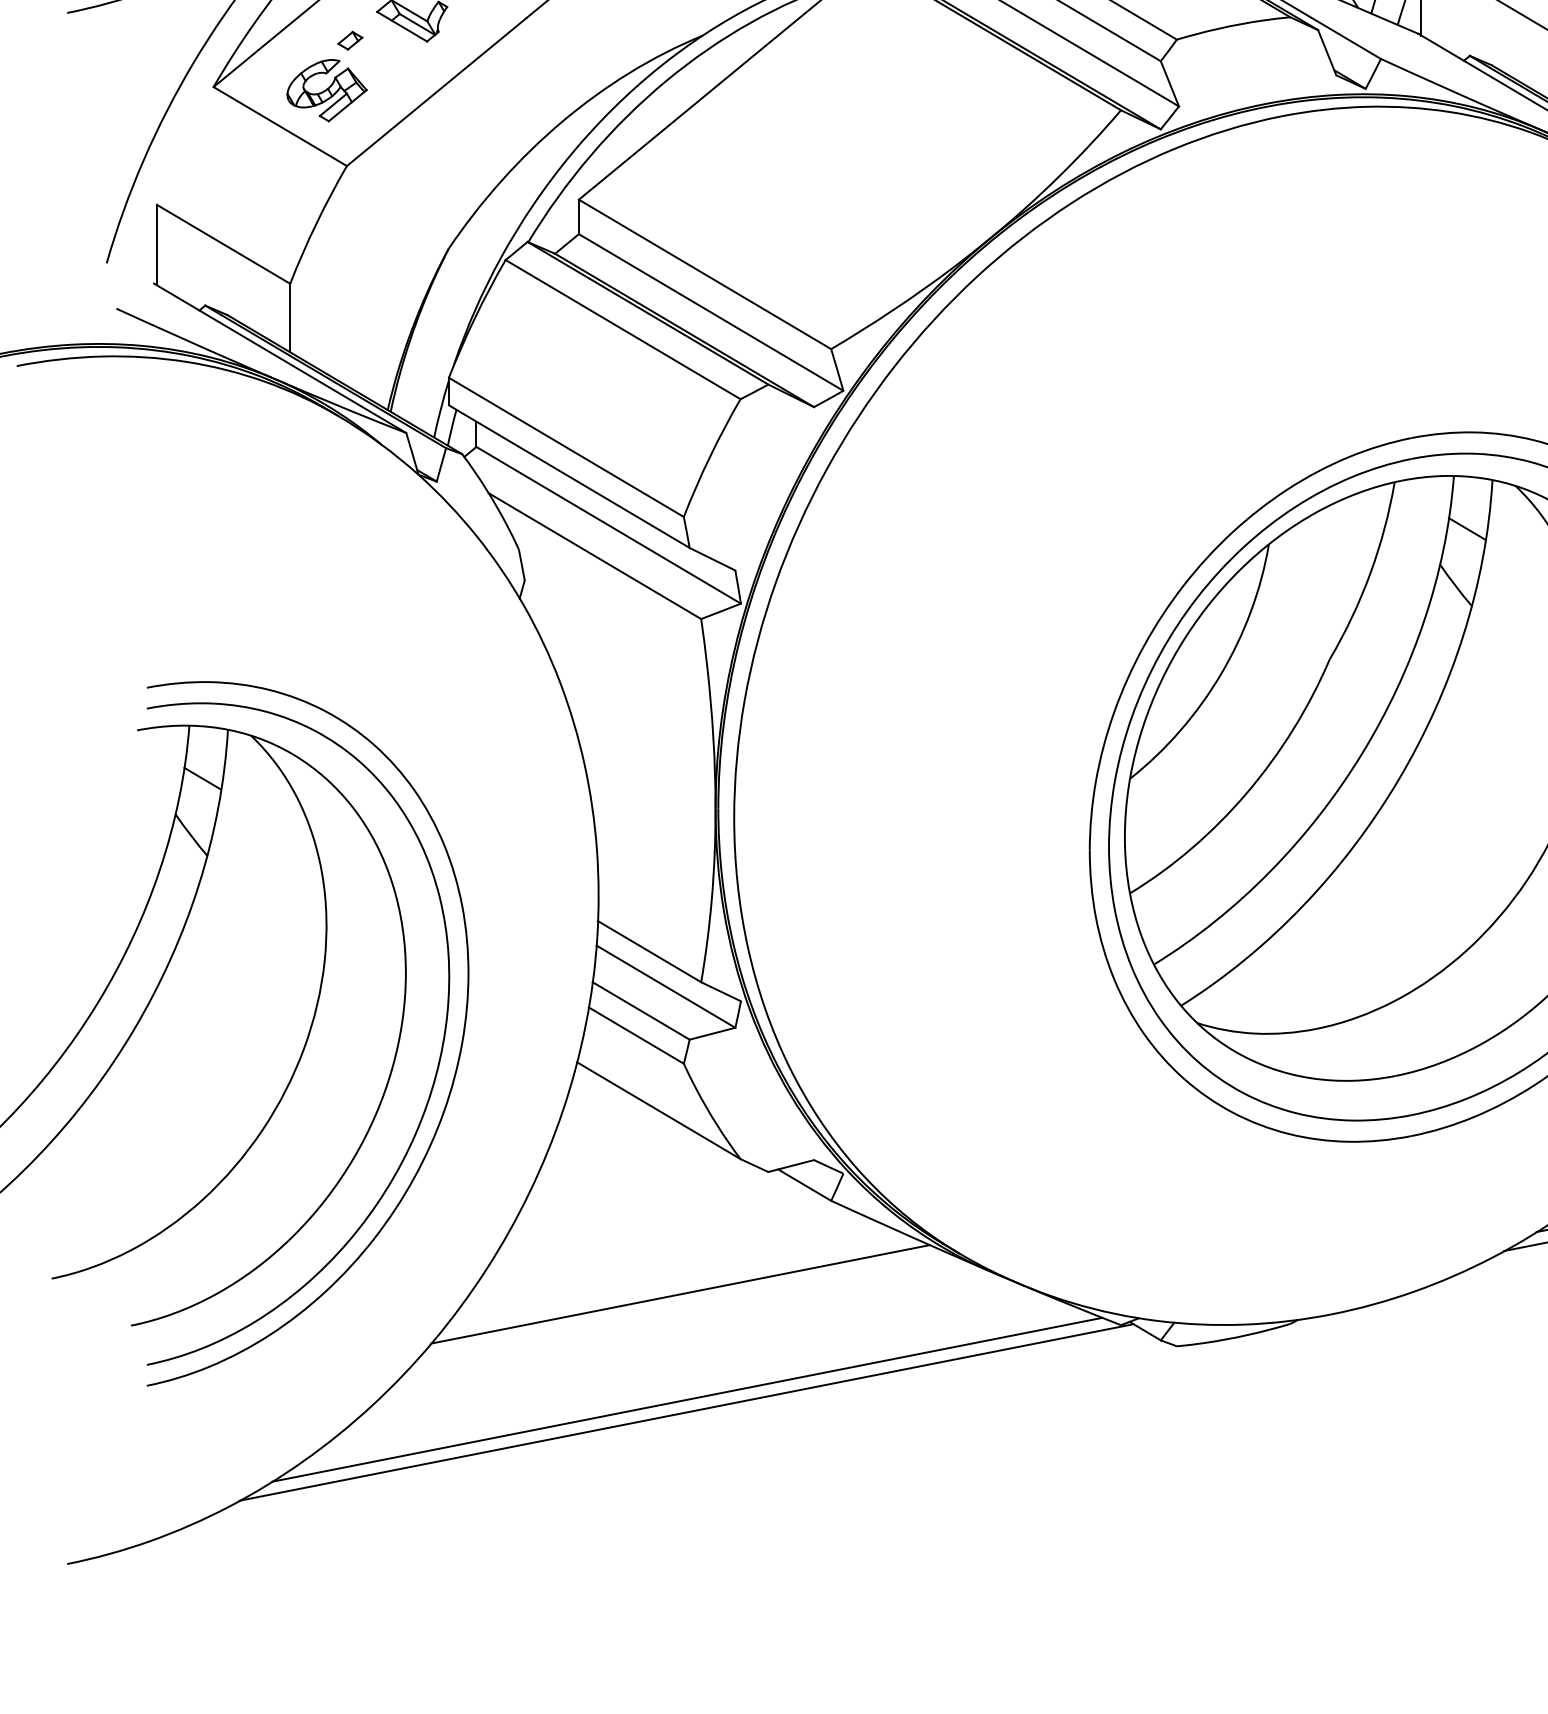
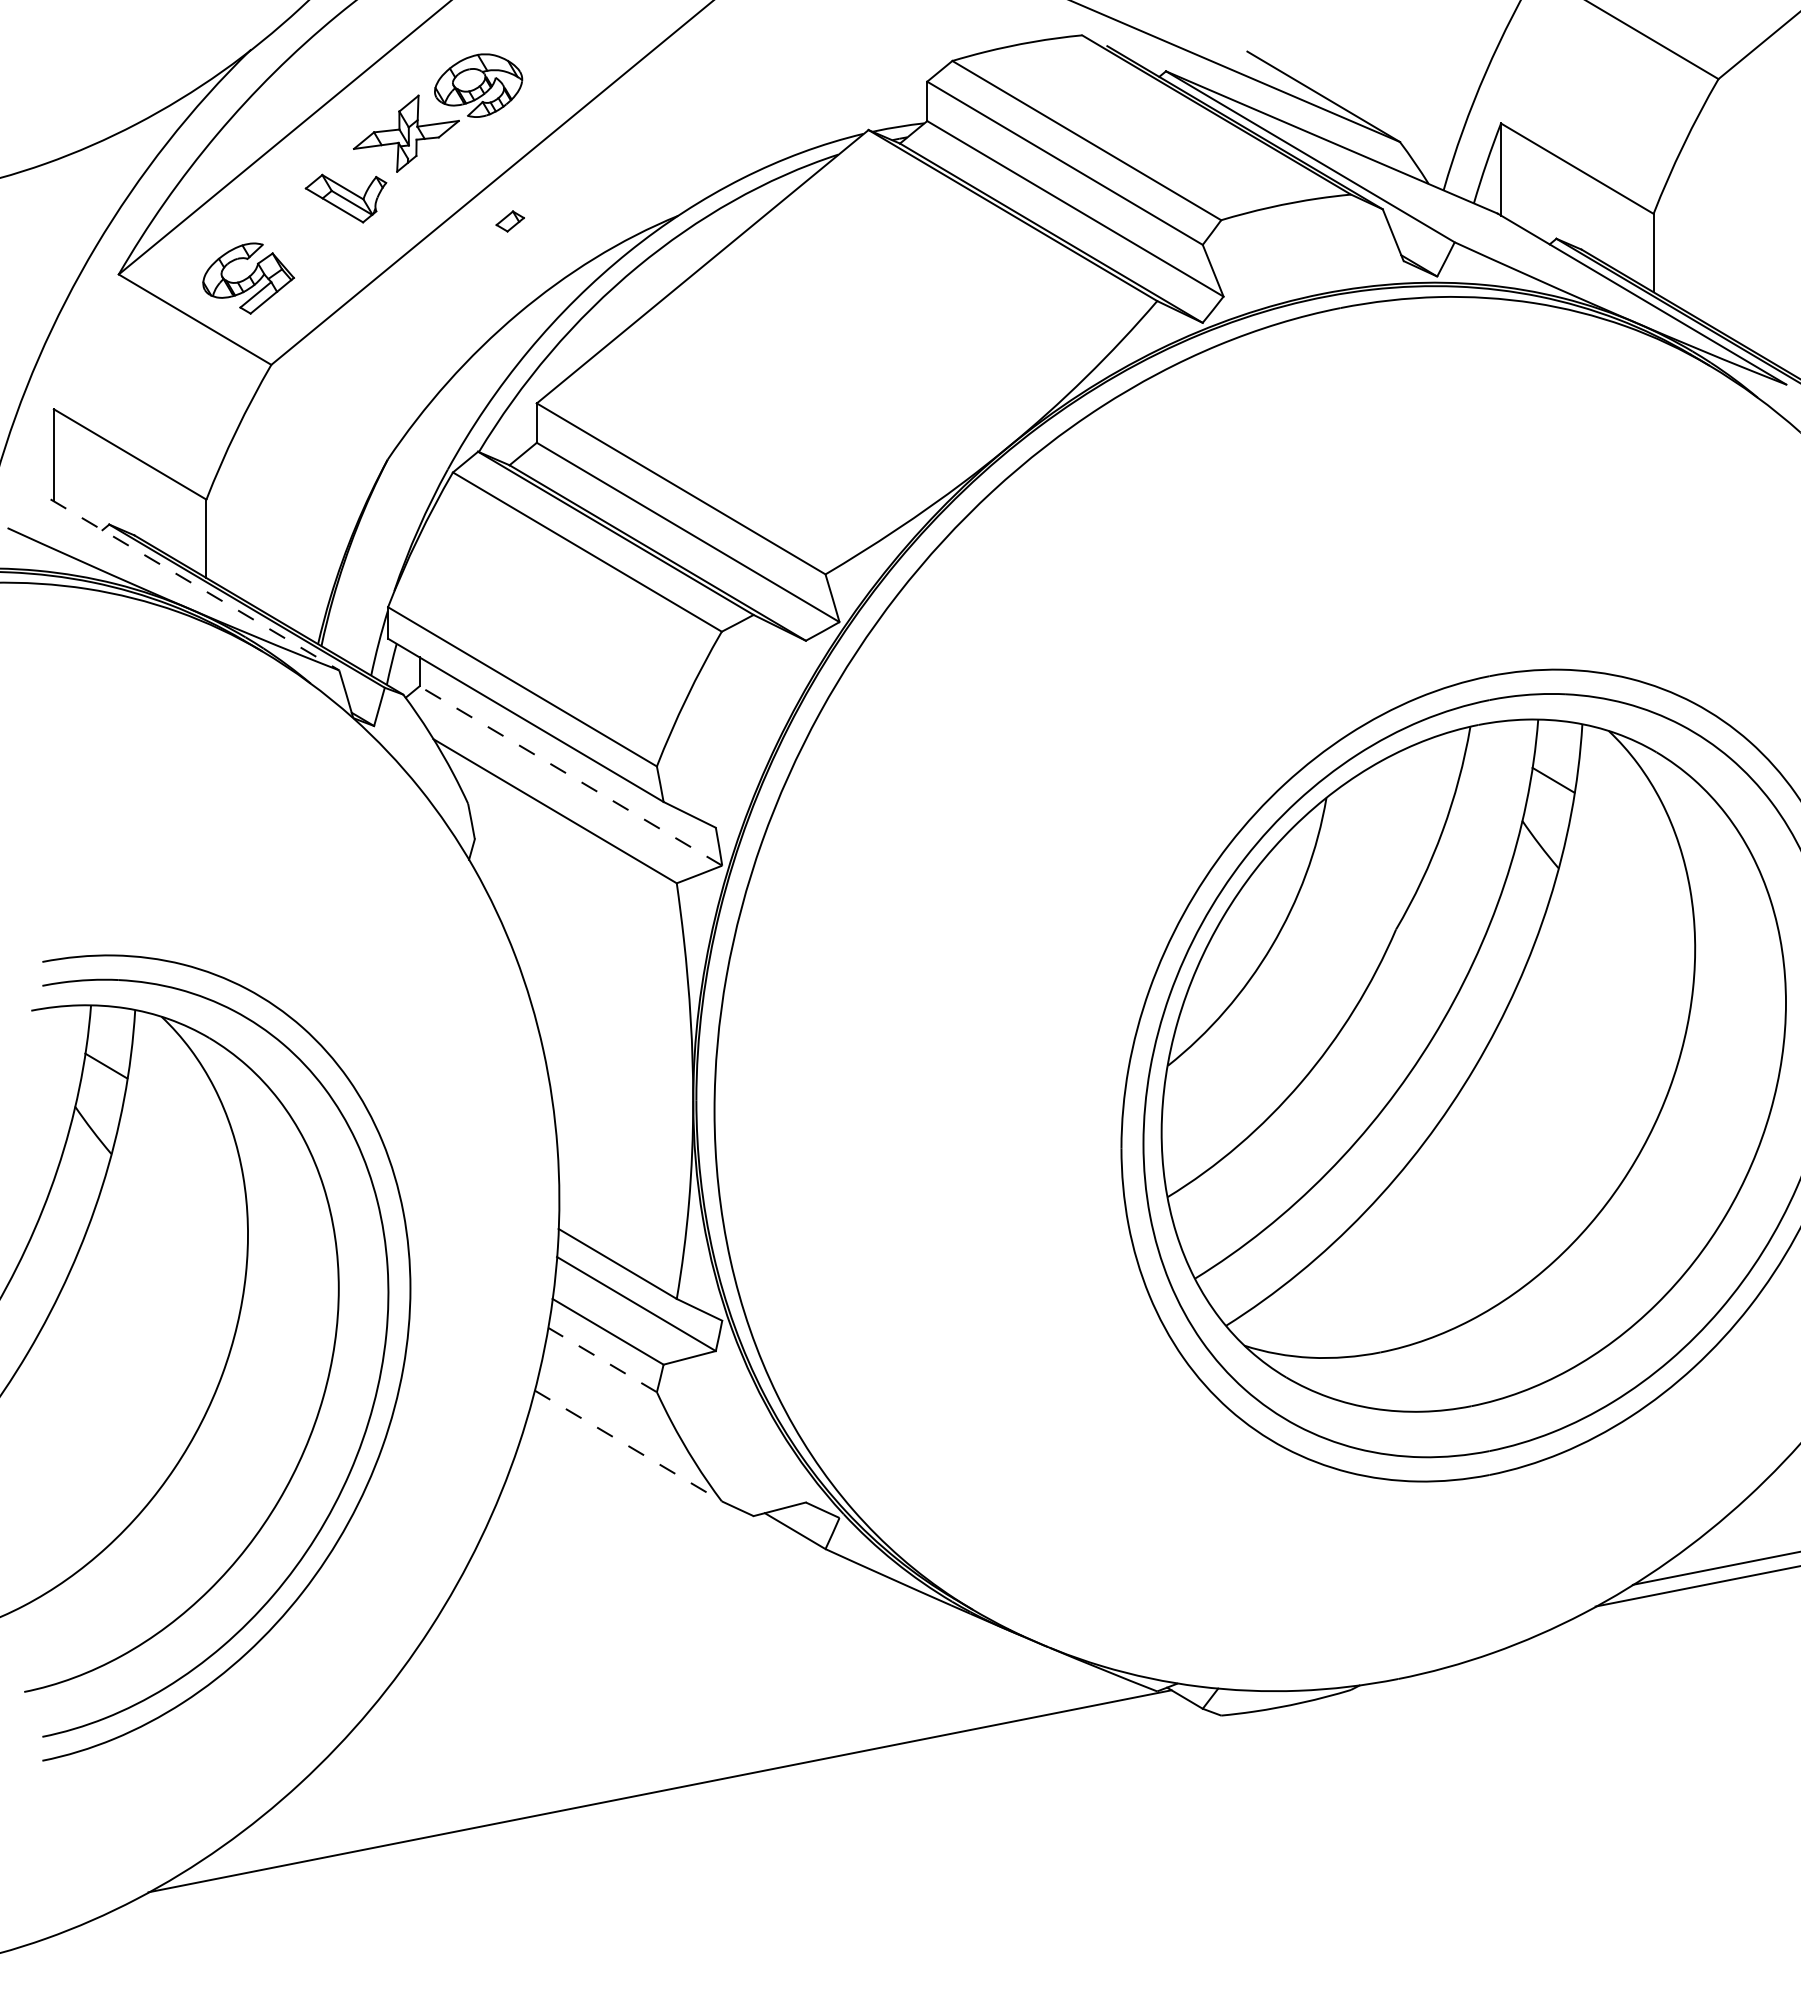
part: (349, 40) -> (509, 221), moved
line: (279, 357) -> (194, 584), solid -> dashed
line: (608, 525) -> (570, 776), solid -> dashed
line: (636, 1035) -> (602, 1359), solid -> dashed
line: (659, 1110) -> (628, 1445), solid -> dashed
line: (680, 1293) -> (653, 1655), removed
line: (686, 1399) -> (660, 1776), removed

